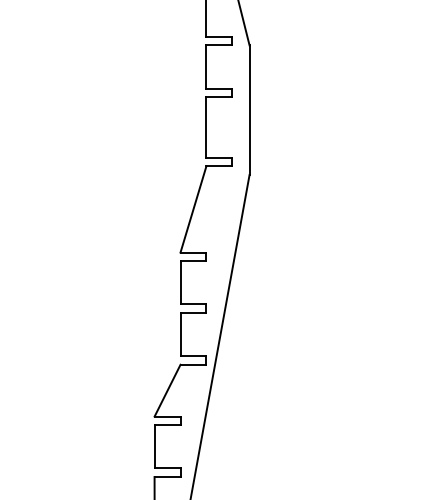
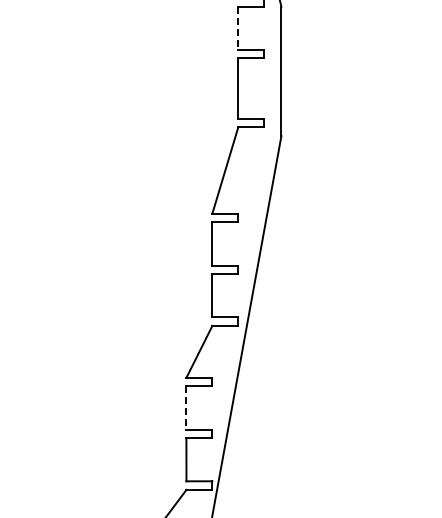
line: (206, 67) -> (238, 28), solid -> dashed
line: (154, 446) -> (186, 407), solid -> dashed

